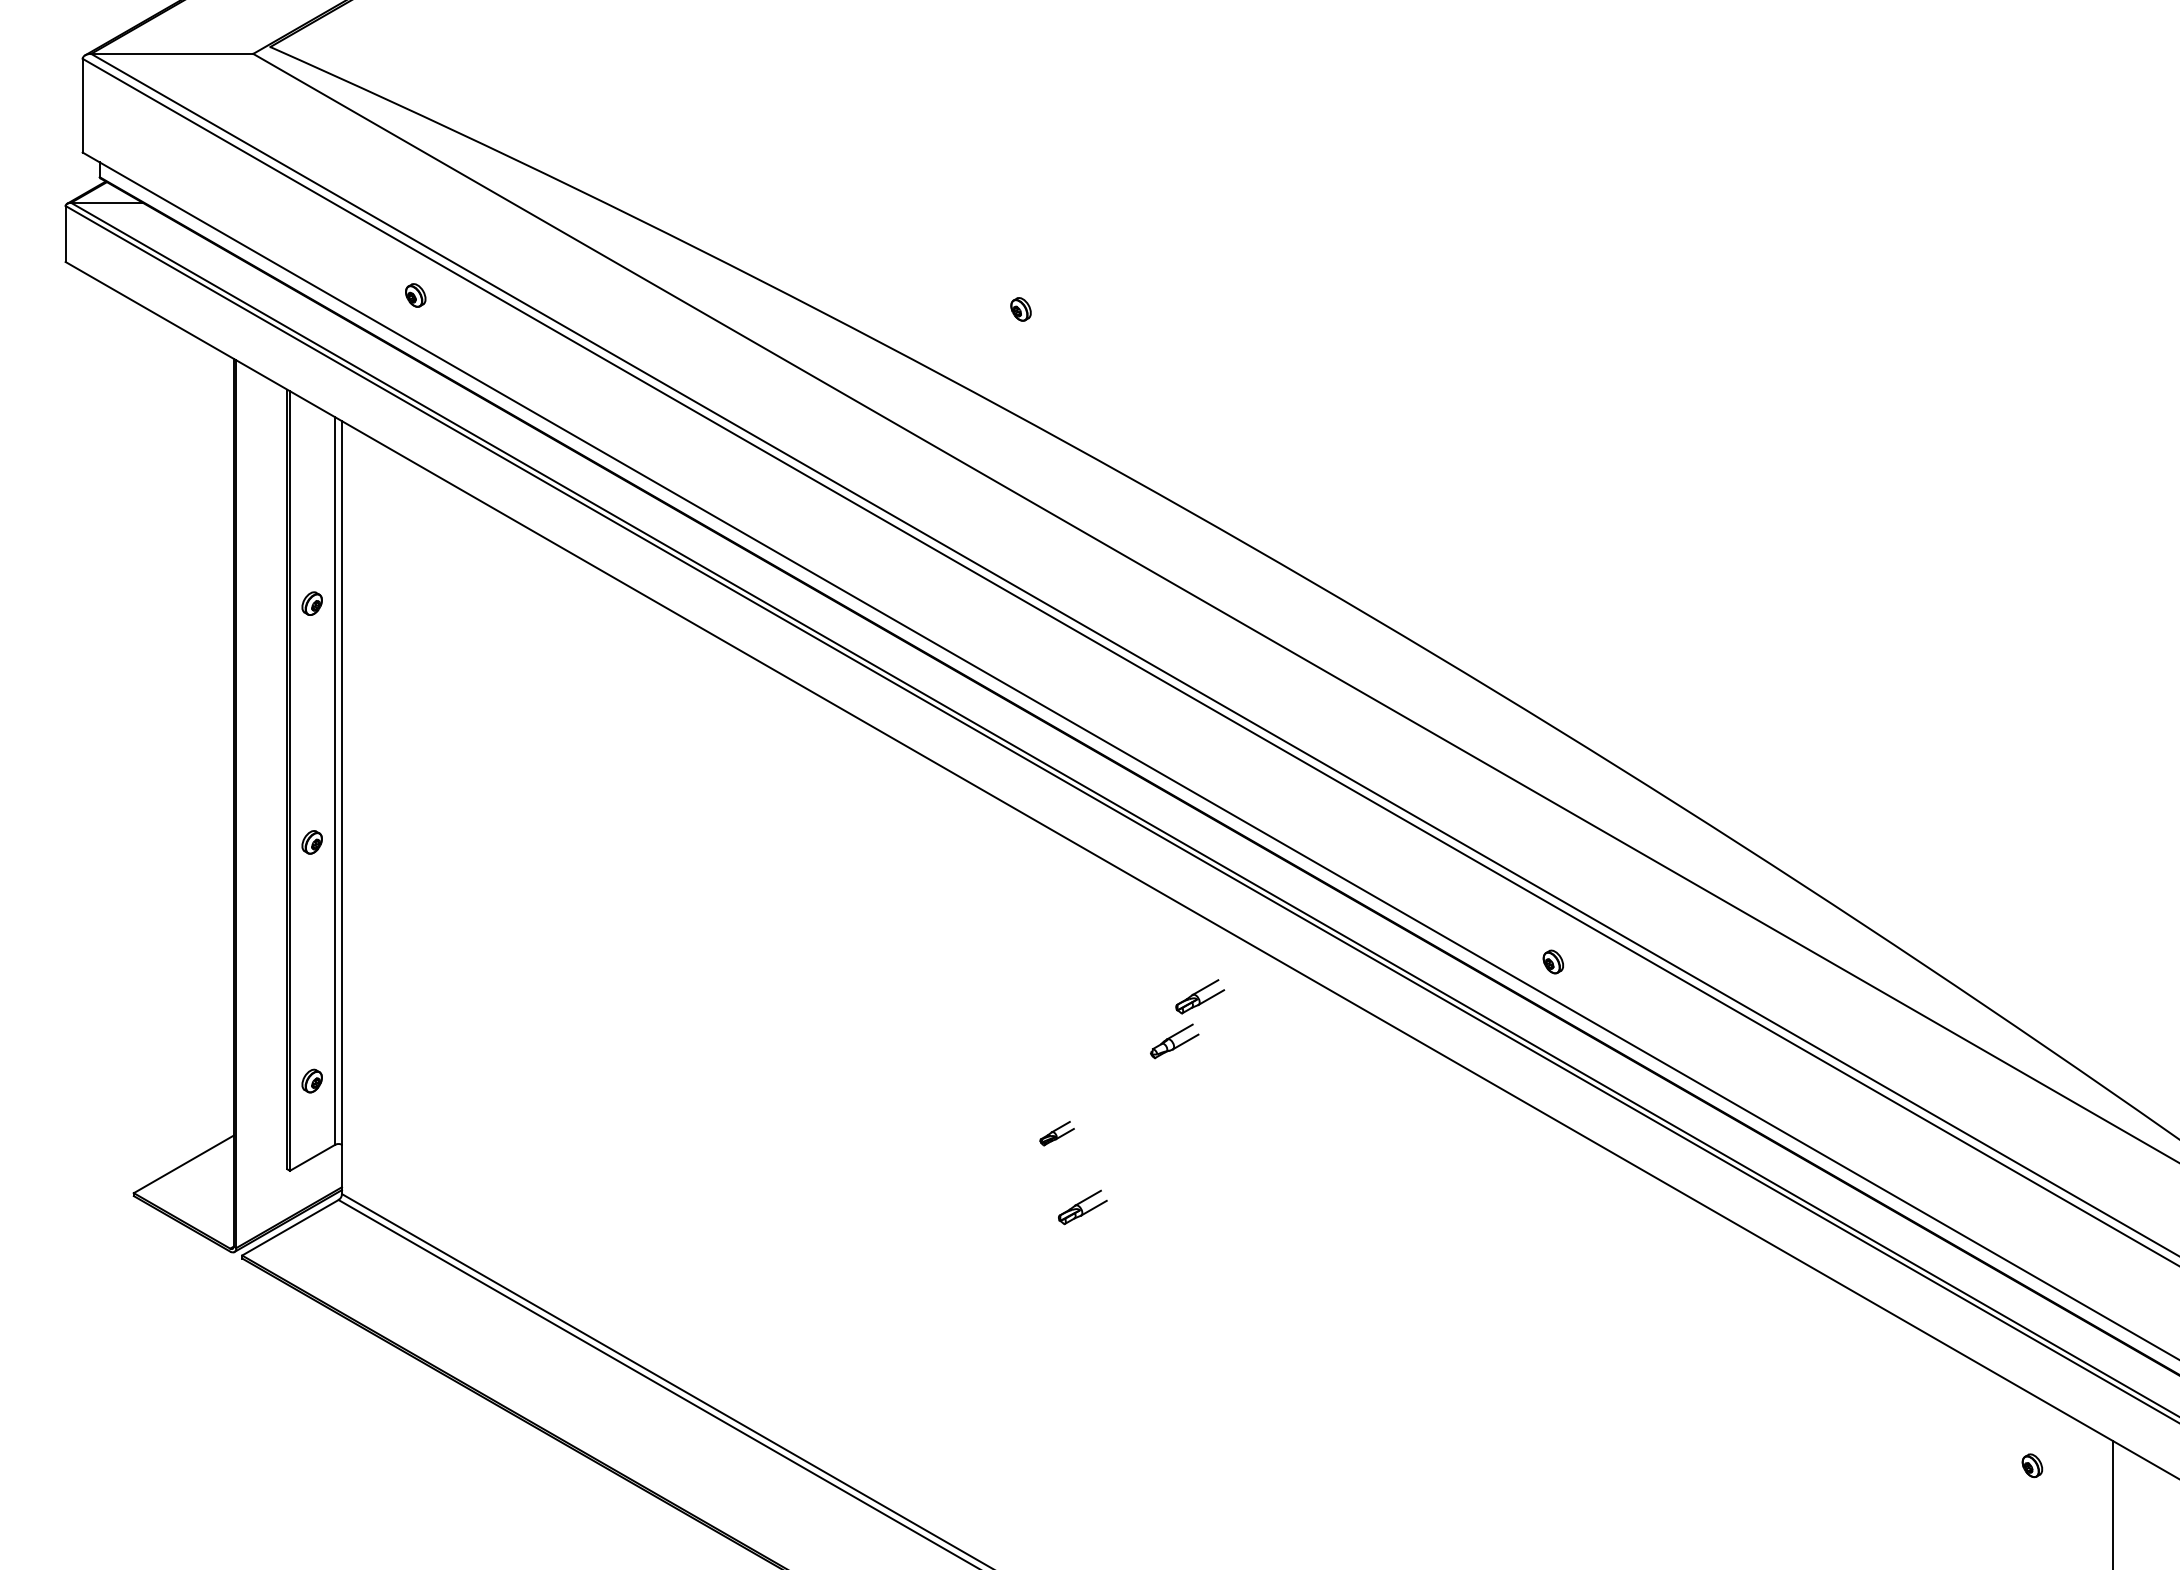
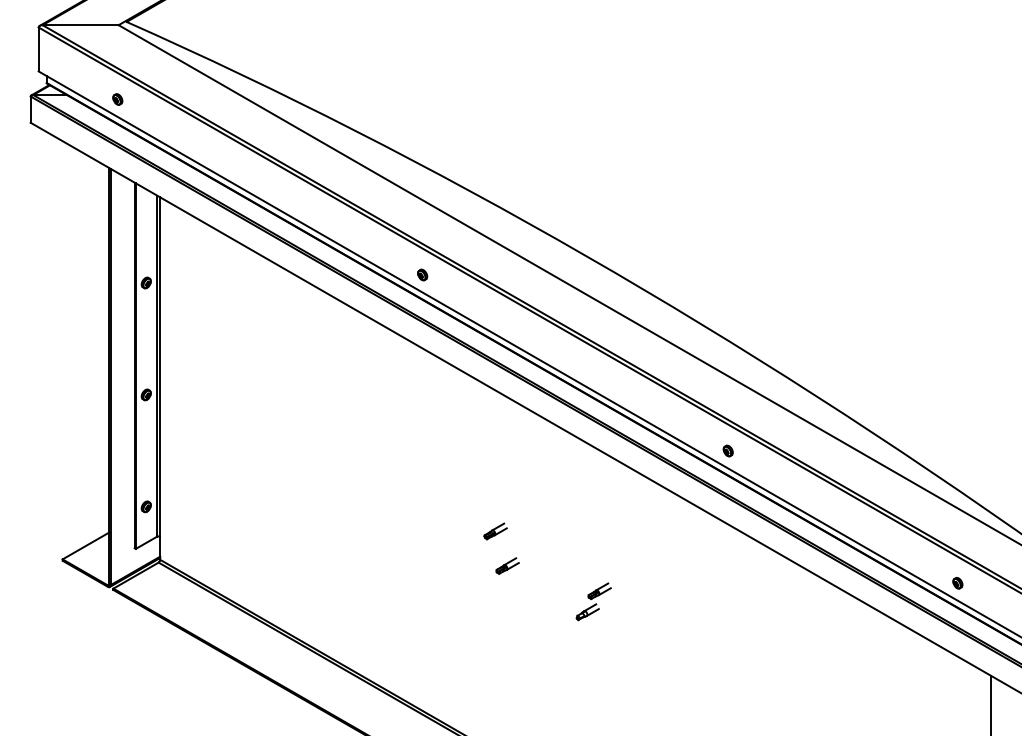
part: (415, 295) -> (117, 99), moved
part: (1020, 308) -> (422, 274), moved
part: (1187, 1018) -> (593, 601), moved
part: (1056, 1133) -> (495, 531), size x1.43
part: (2031, 1466) -> (957, 583), moved

